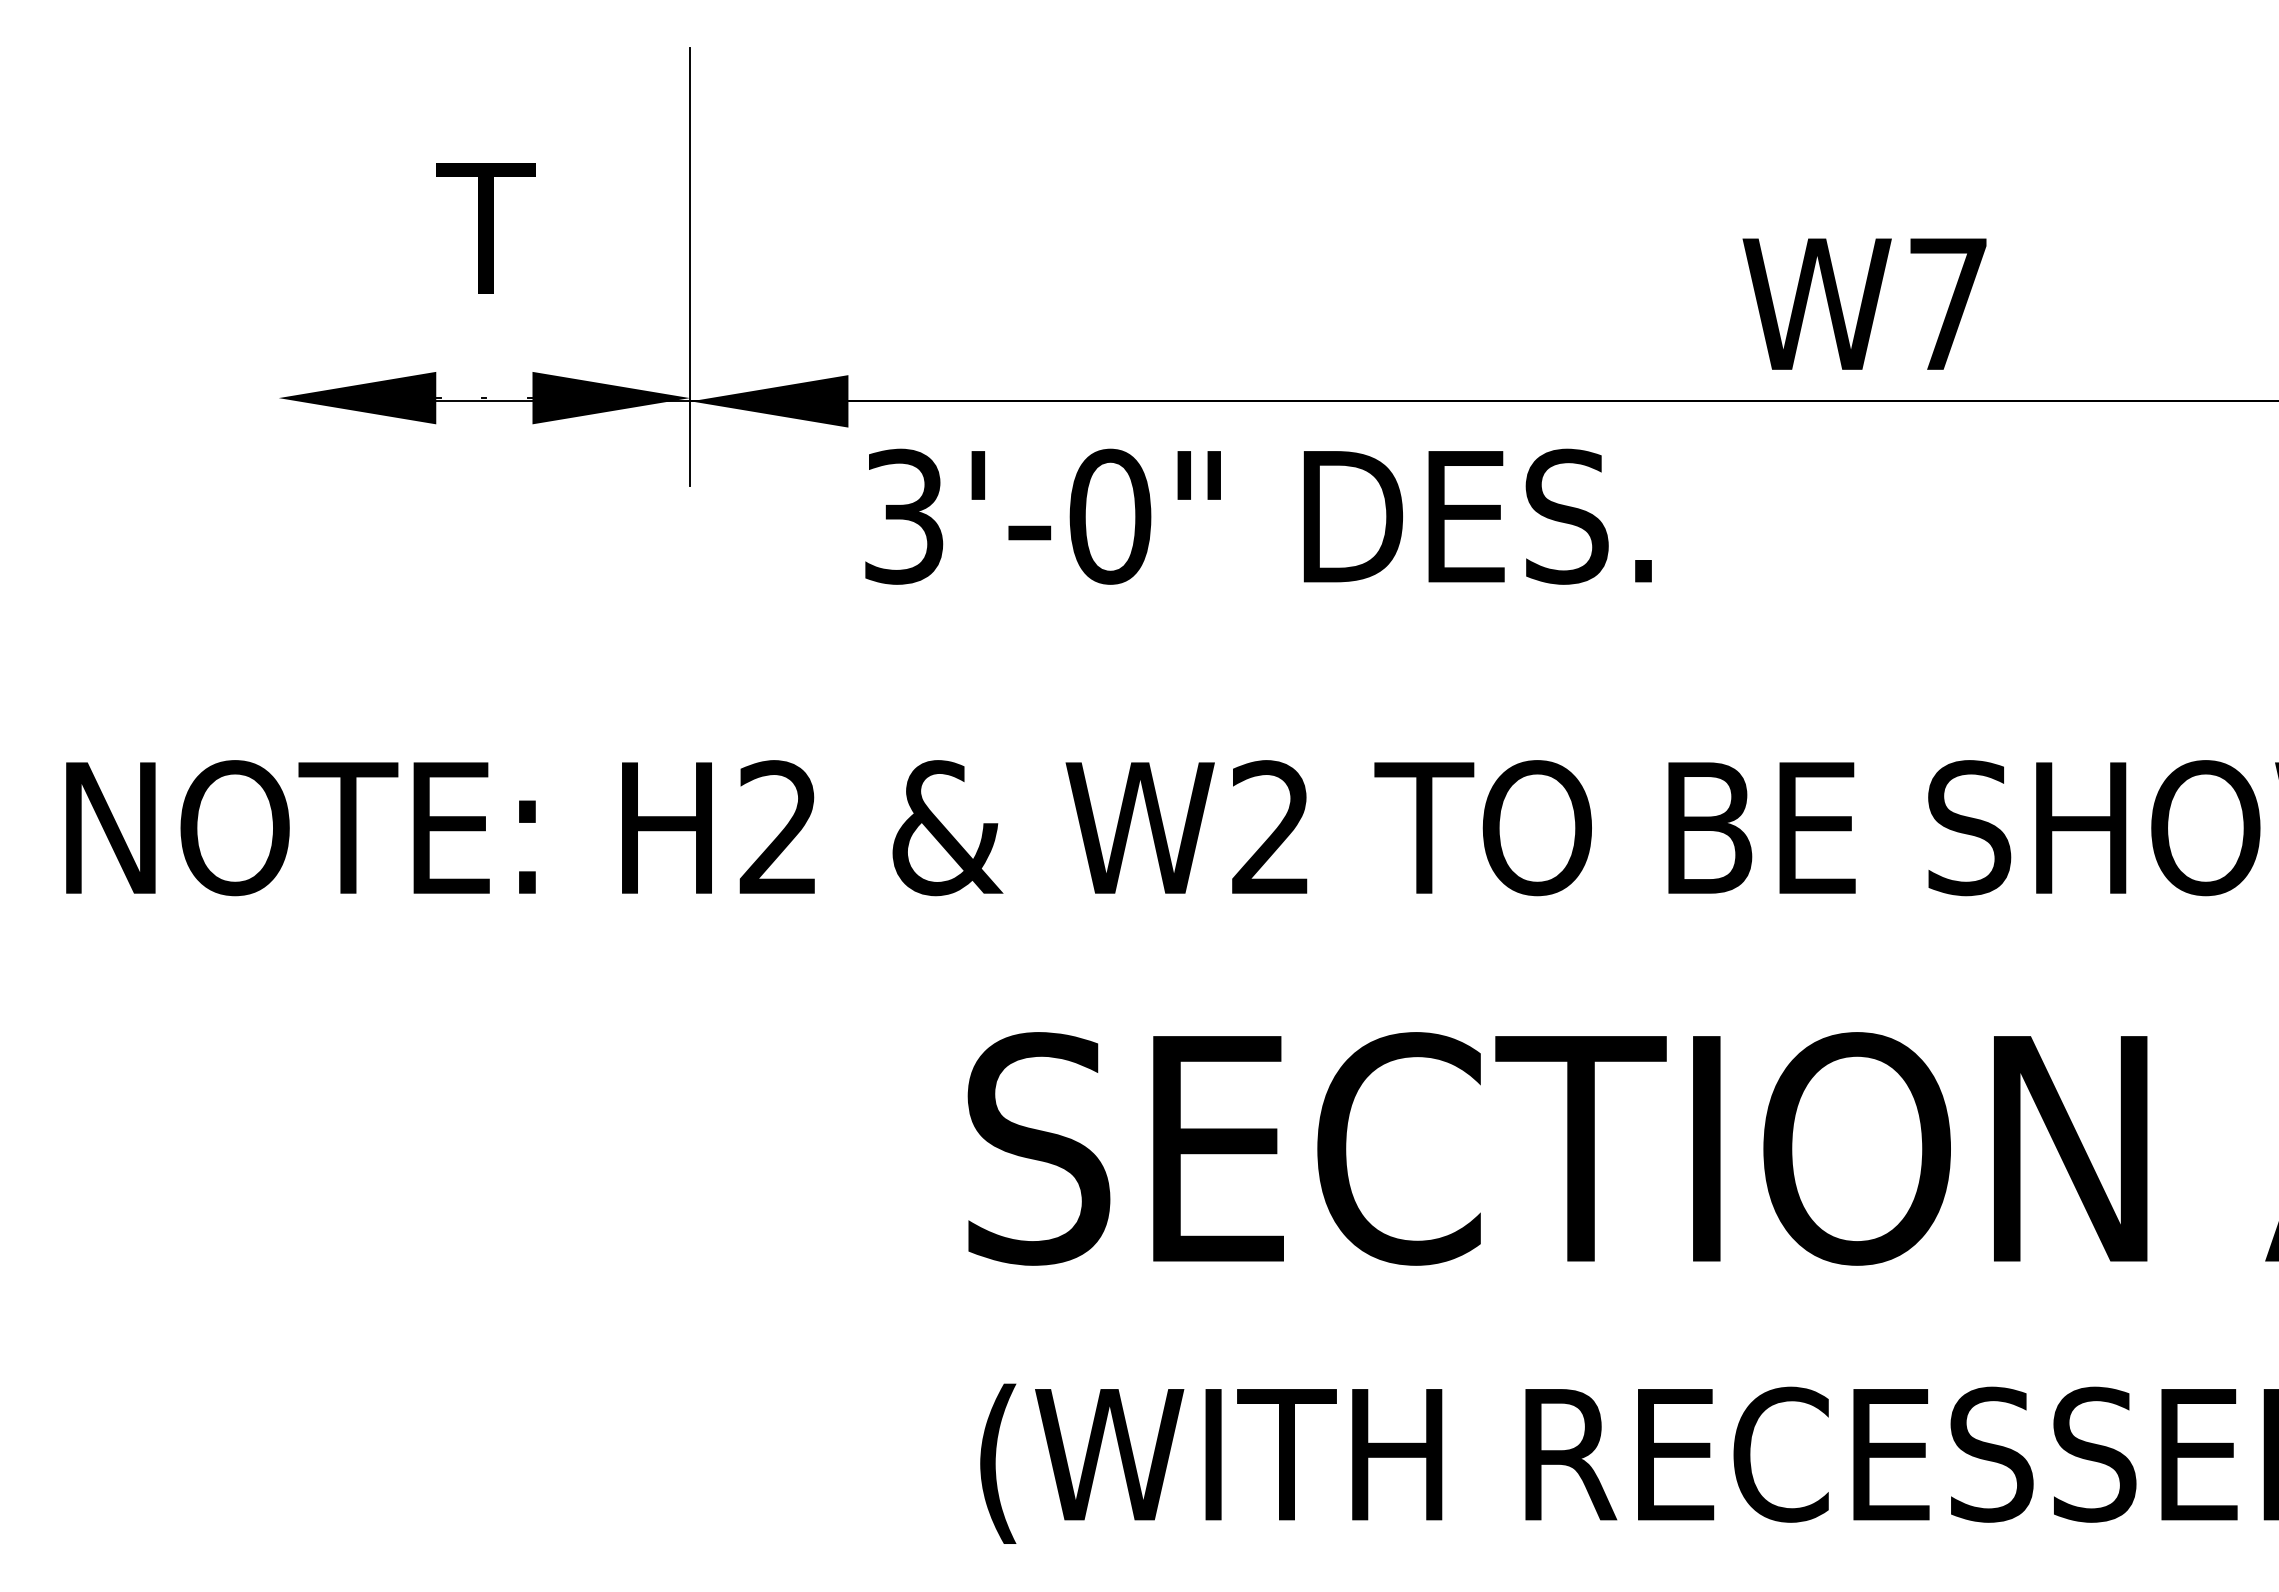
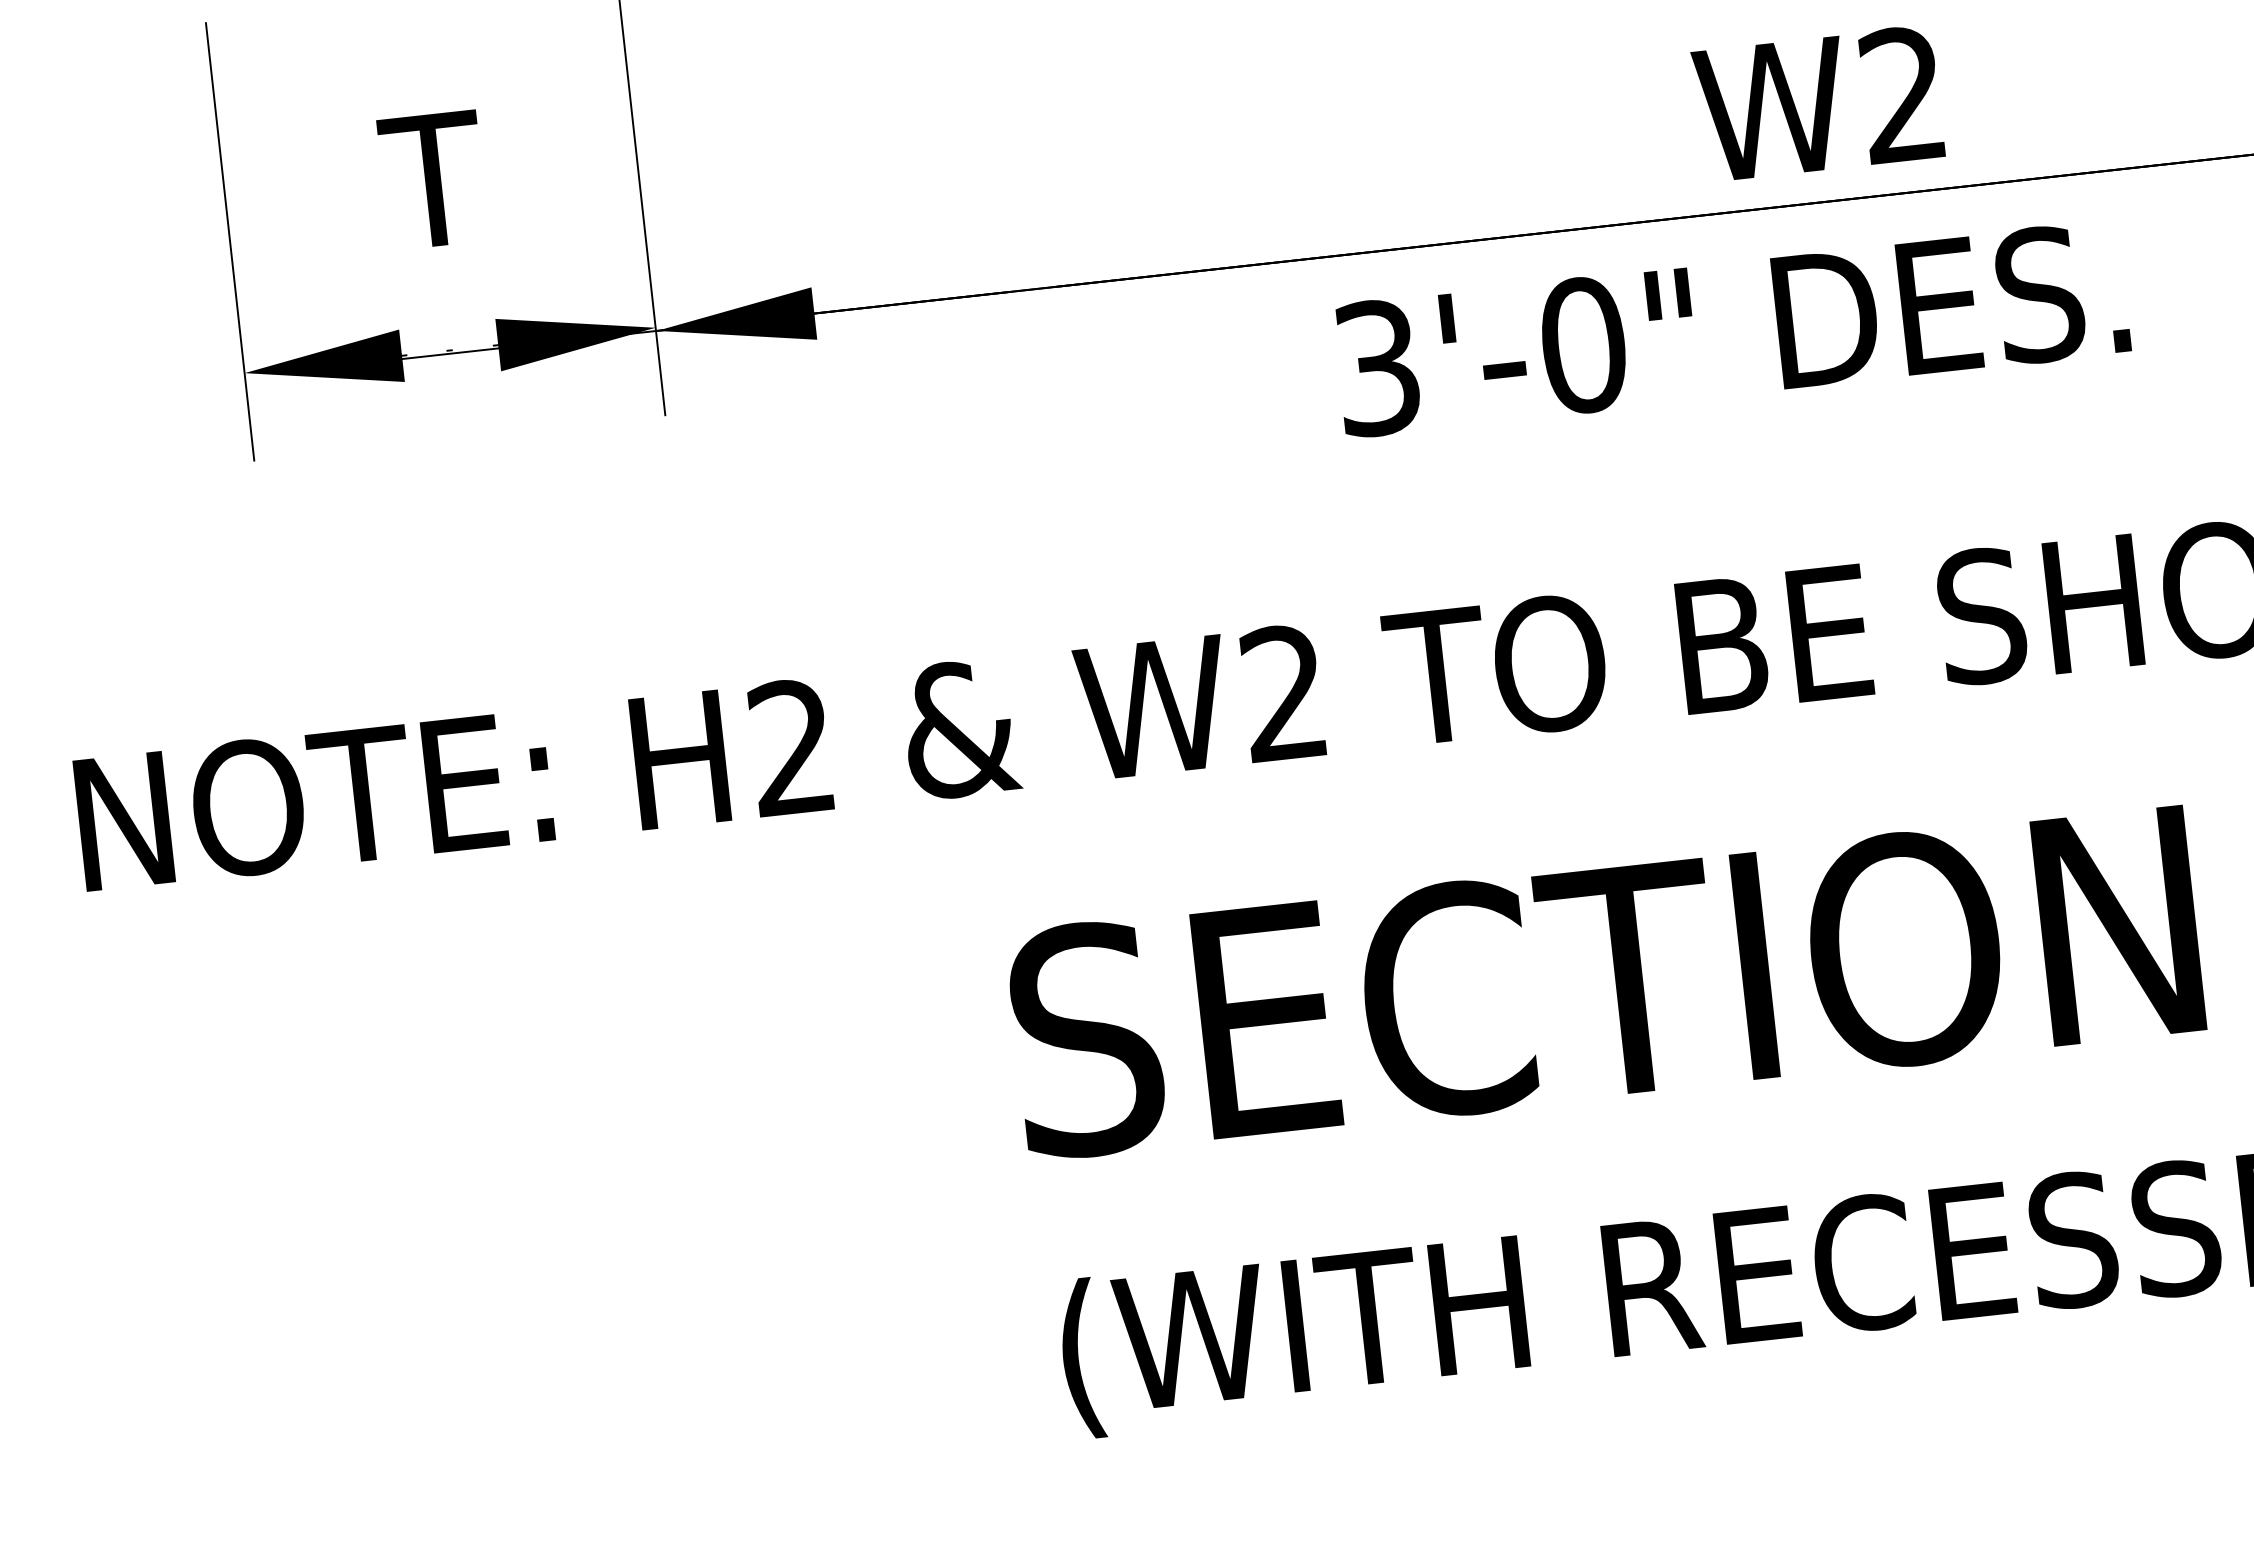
line: (278, 266) -> (229, 241), added
text: (1947, 302) -> (1902, 93), W7 -> W2
text: (1258, 516) -> (1731, 328), moved

